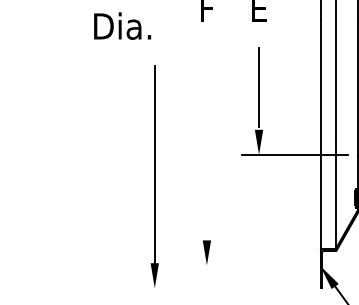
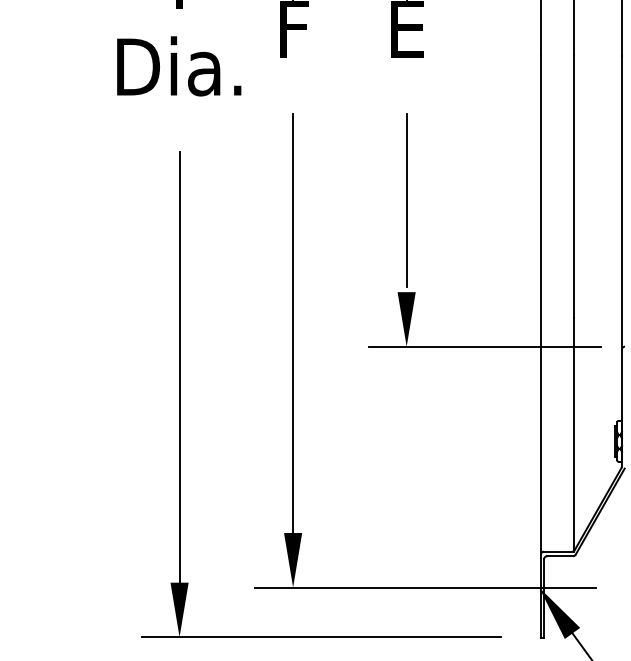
text: (122, 25) -> (178, 64), moved
line: (206, 144) -> (292, 324), added
line: (267, 265) -> (425, 587), added
line: (219, 288) -> (320, 637), added

